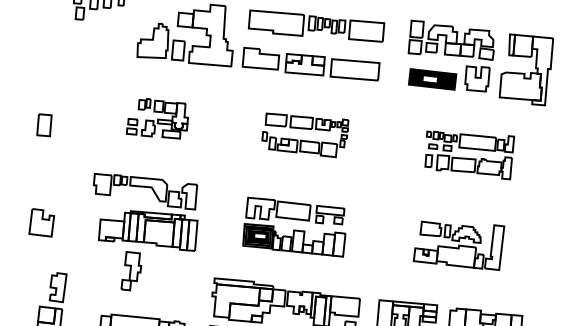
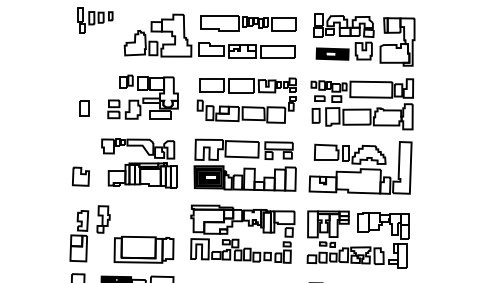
part: (157, 117) -> (142, 96), size x1.67
part: (44, 125) -> (84, 108), moved
part: (304, 135) -> (246, 100), size x1.67
part: (469, 154) -> (362, 104), size x1.67
part: (41, 222) -> (80, 176), moved
part: (294, 226) -> (244, 164), size x1.43
part: (458, 243) -> (360, 167), size x1.67
part: (131, 271) -> (103, 219), moved

